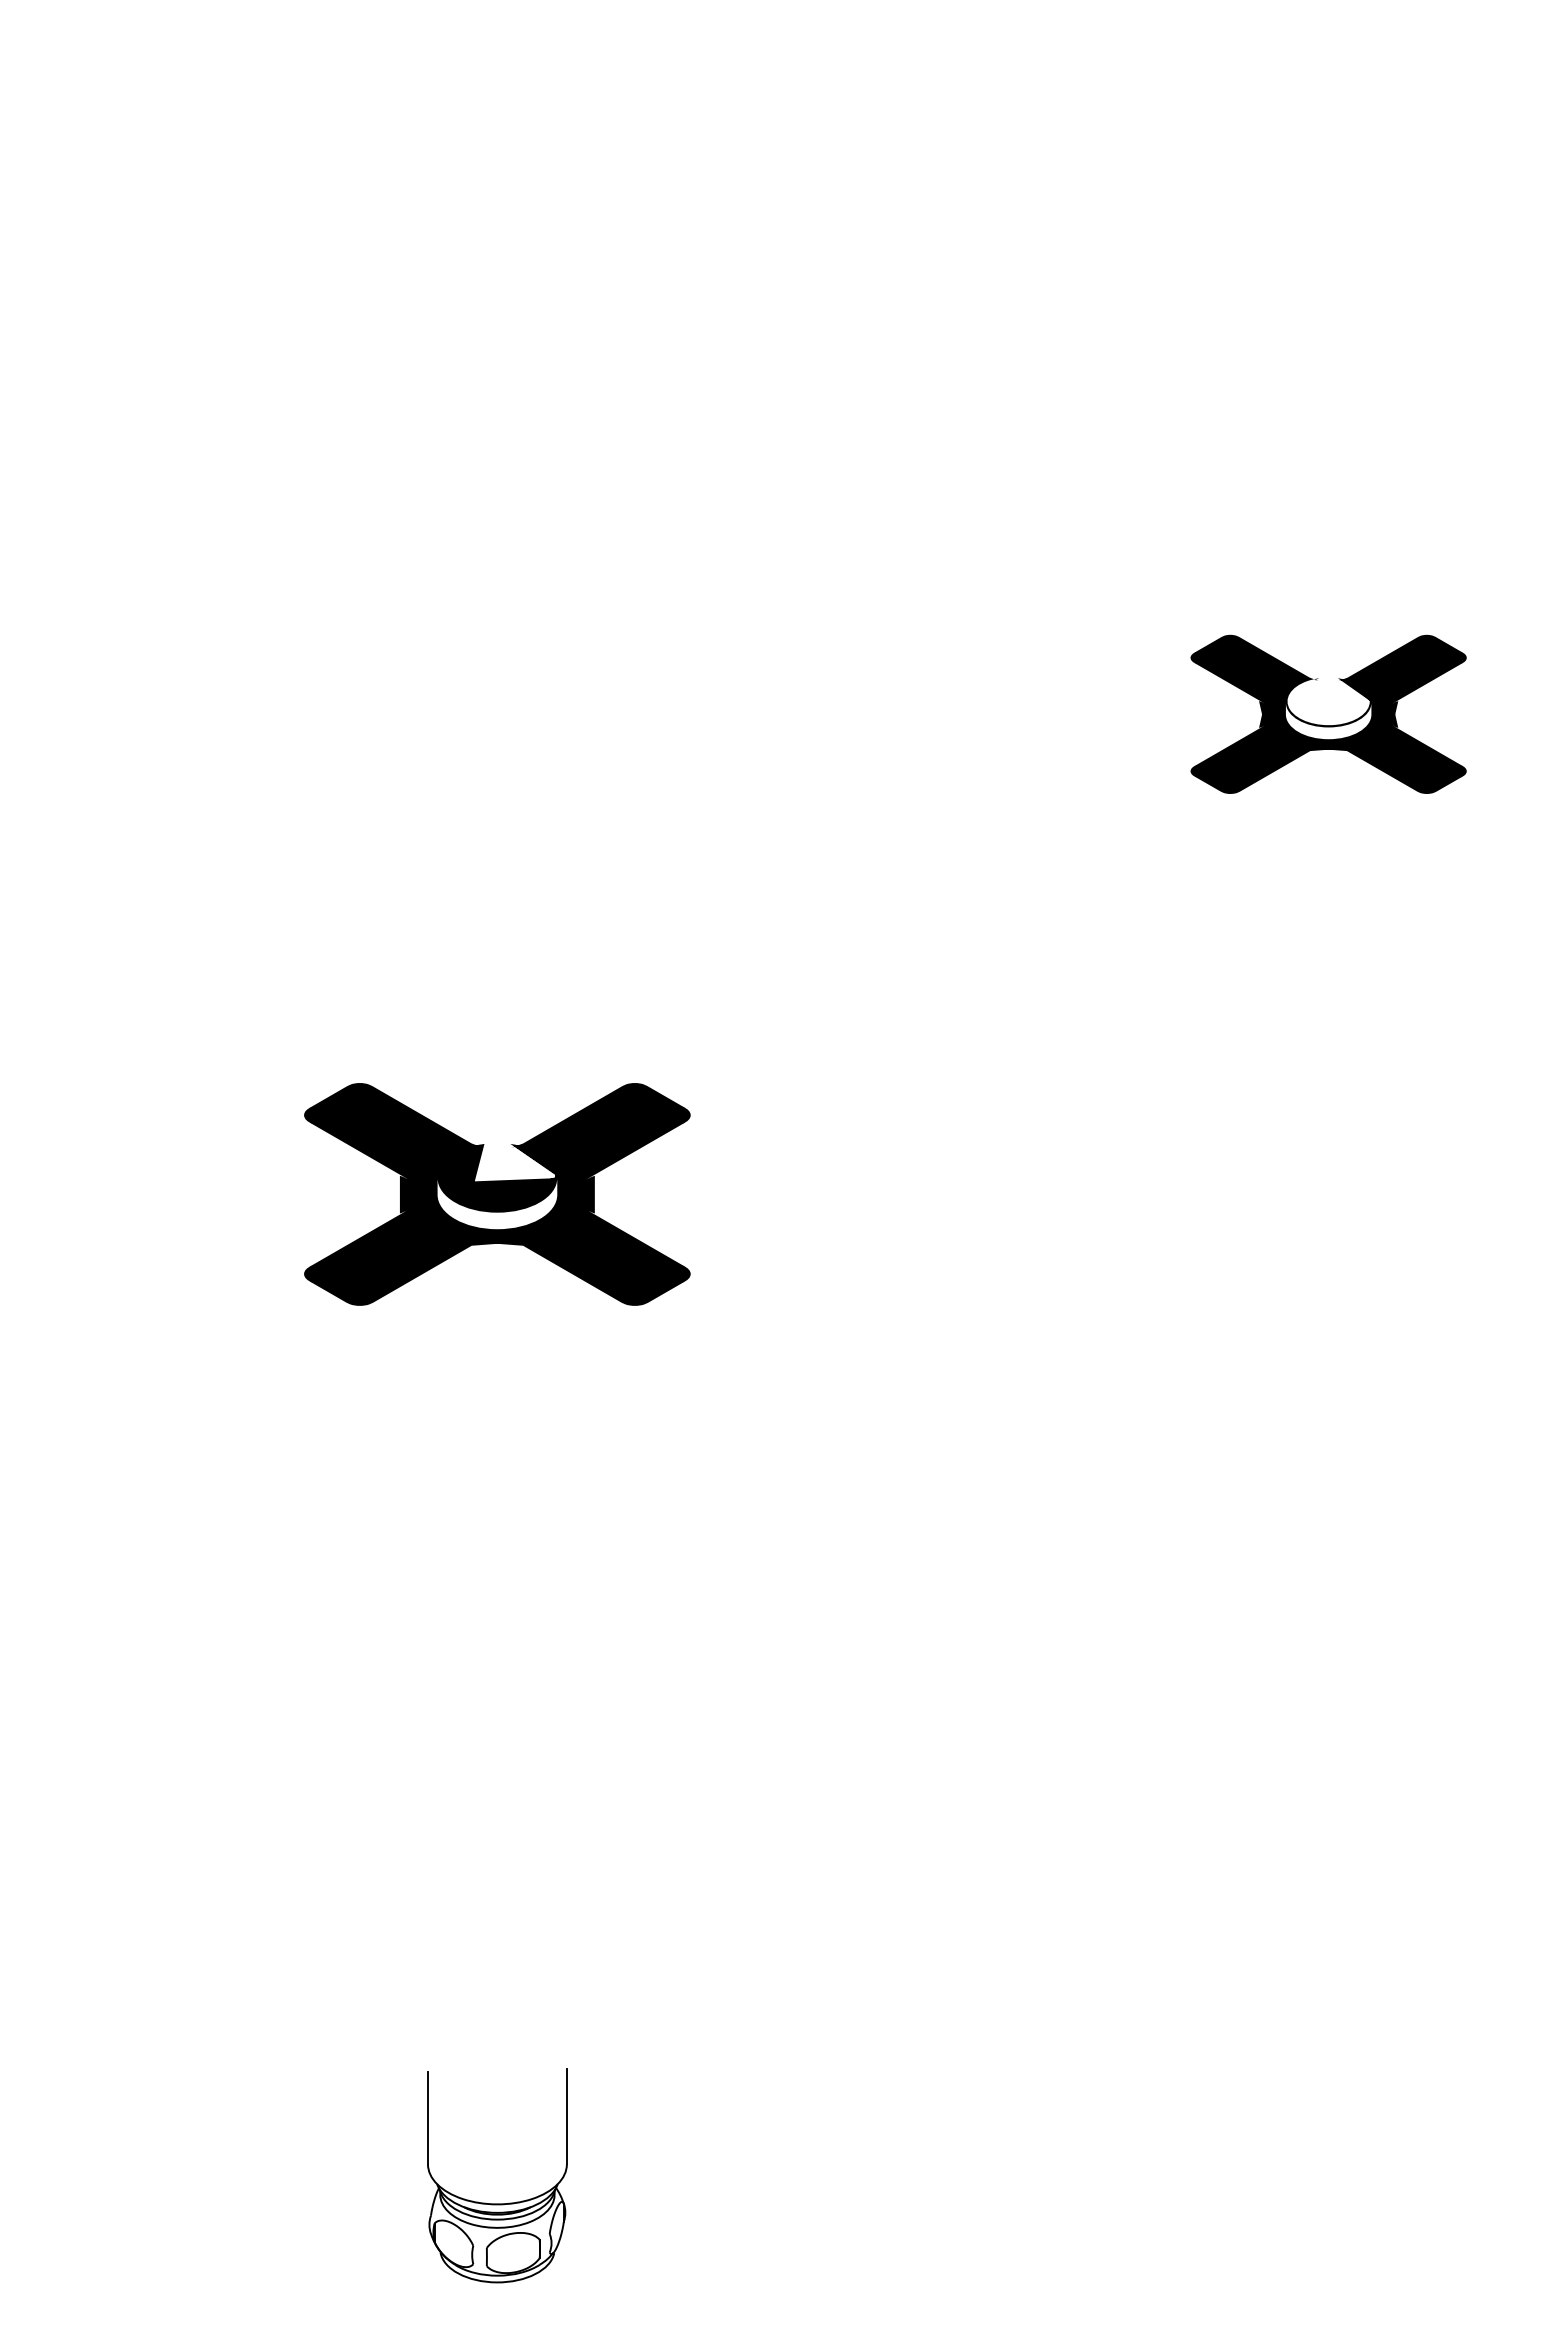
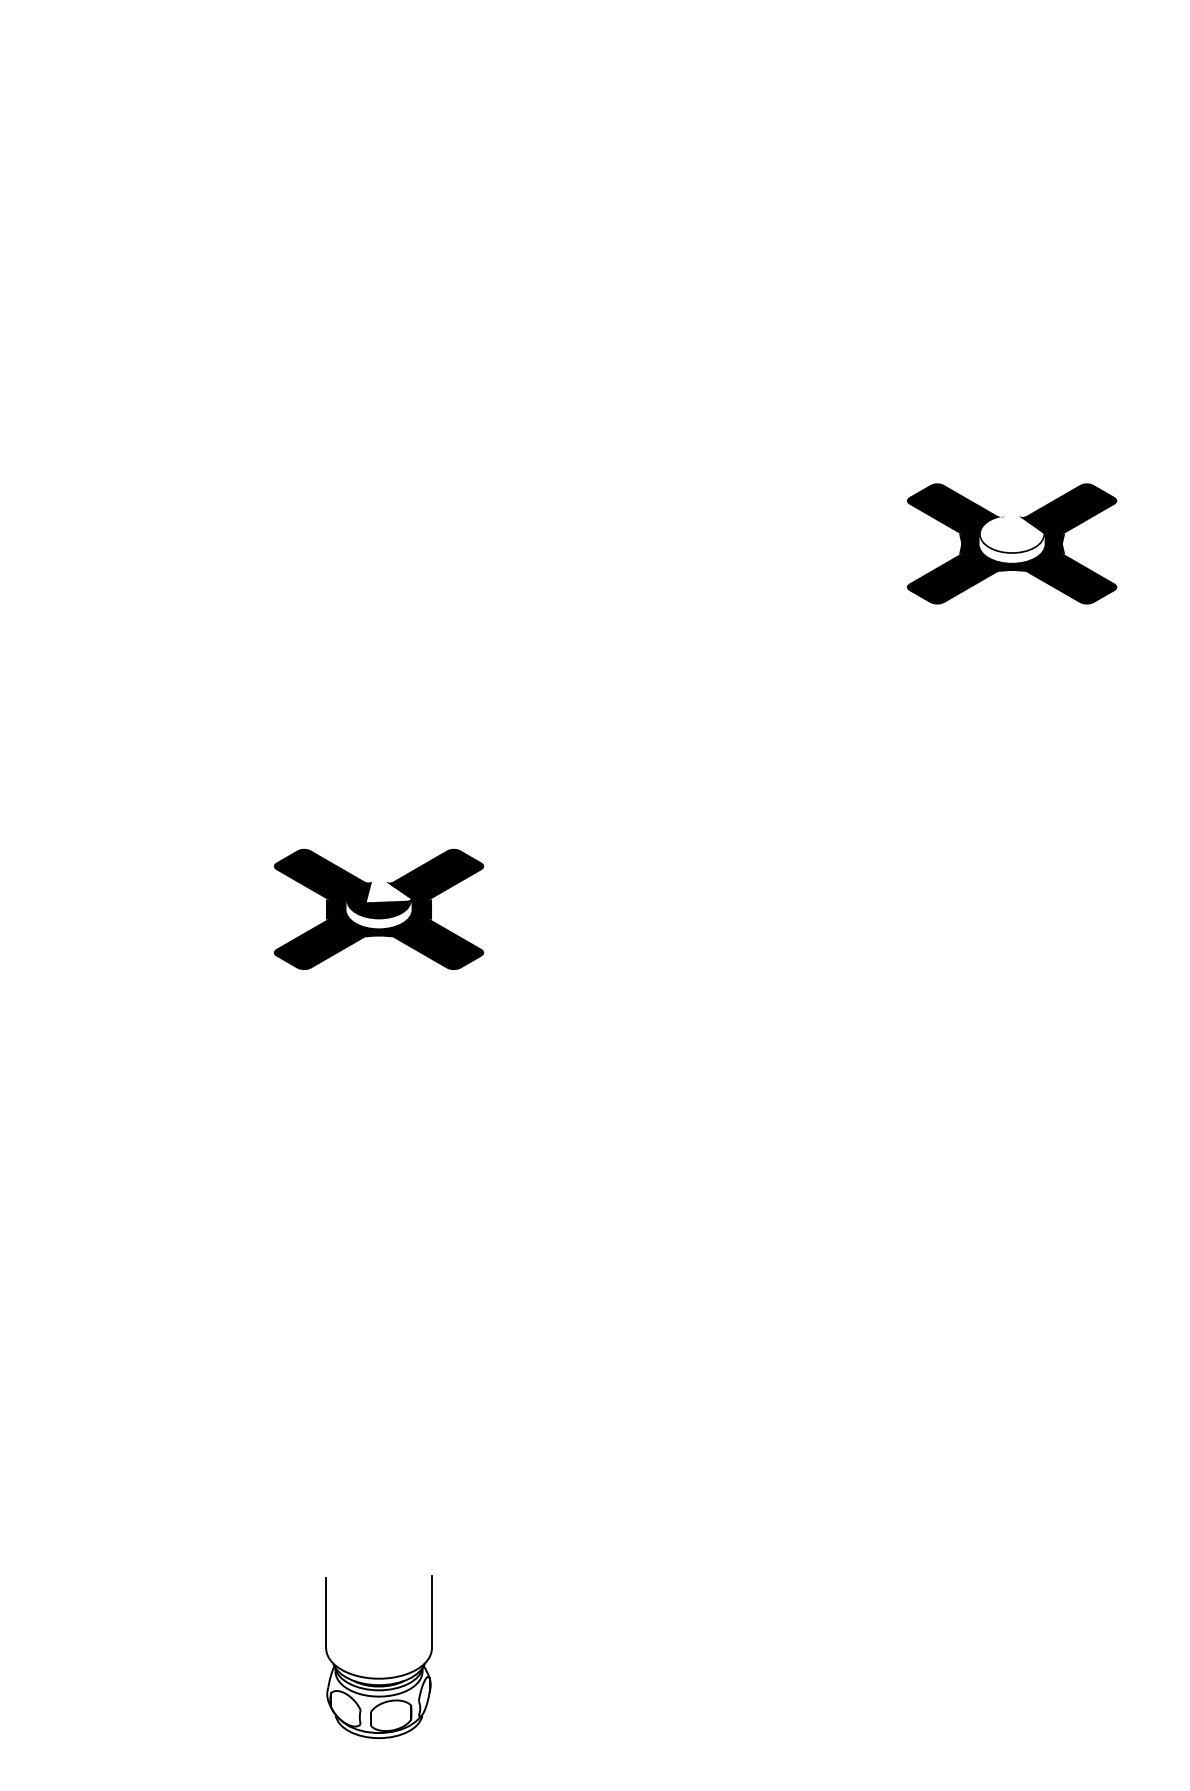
part: (497, 1193) -> (379, 908), size x0.71

